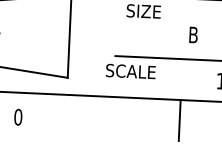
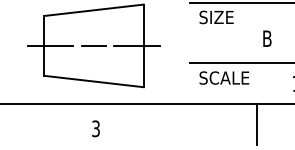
line: (19, 33) -> (93, 45), added
line: (63, 35) -> (137, 45), added
text: (130, 70) -> (224, 77), moved
text: (18, 116) -> (96, 128), 0 -> 3

